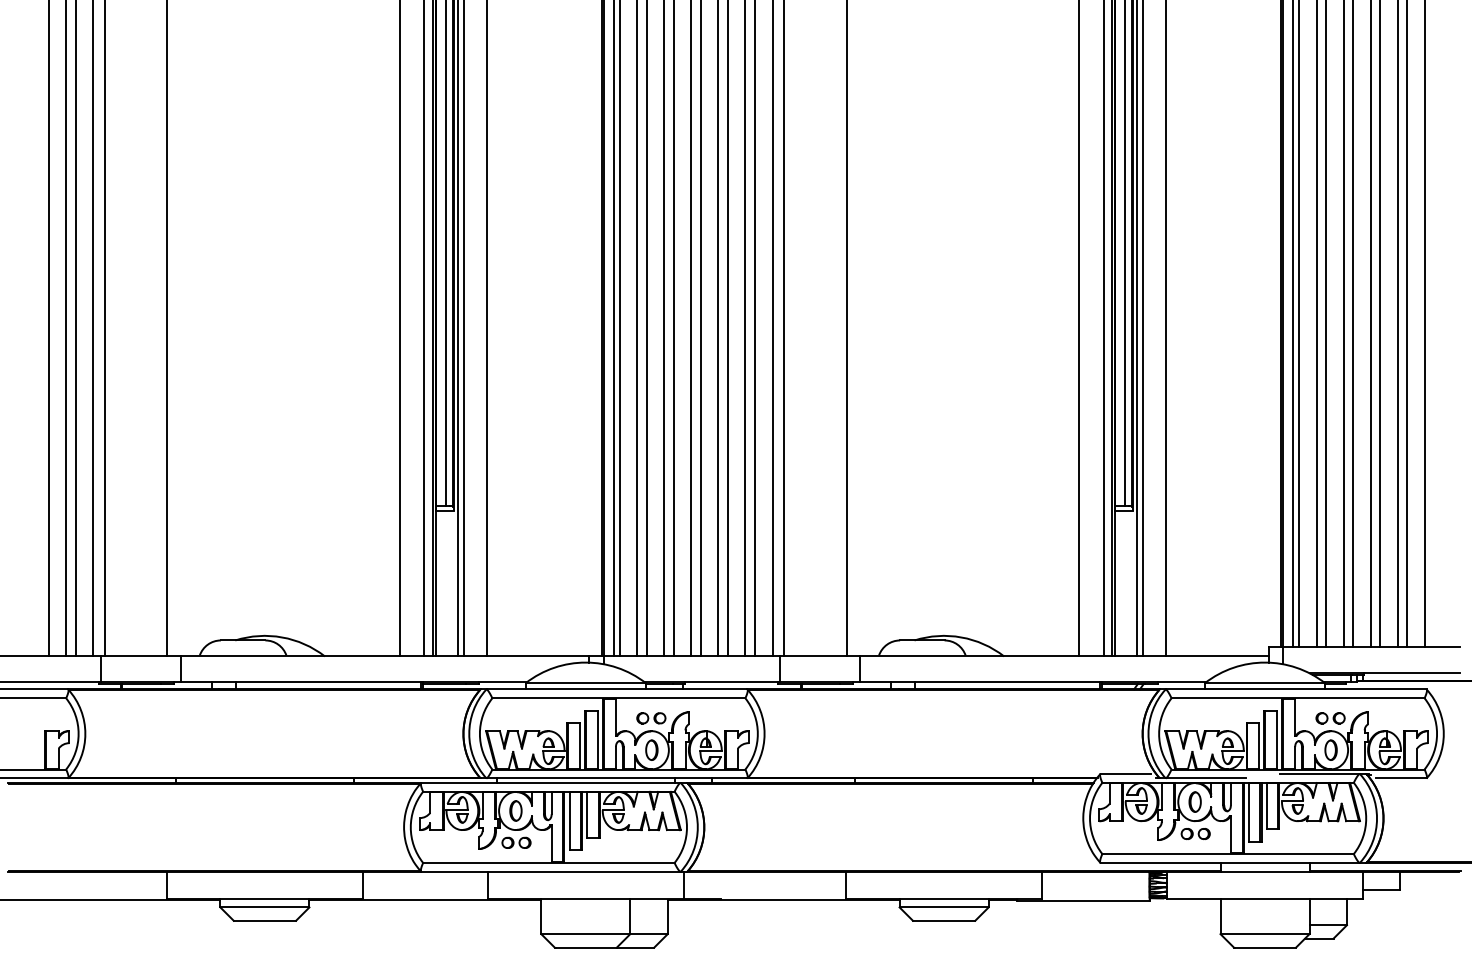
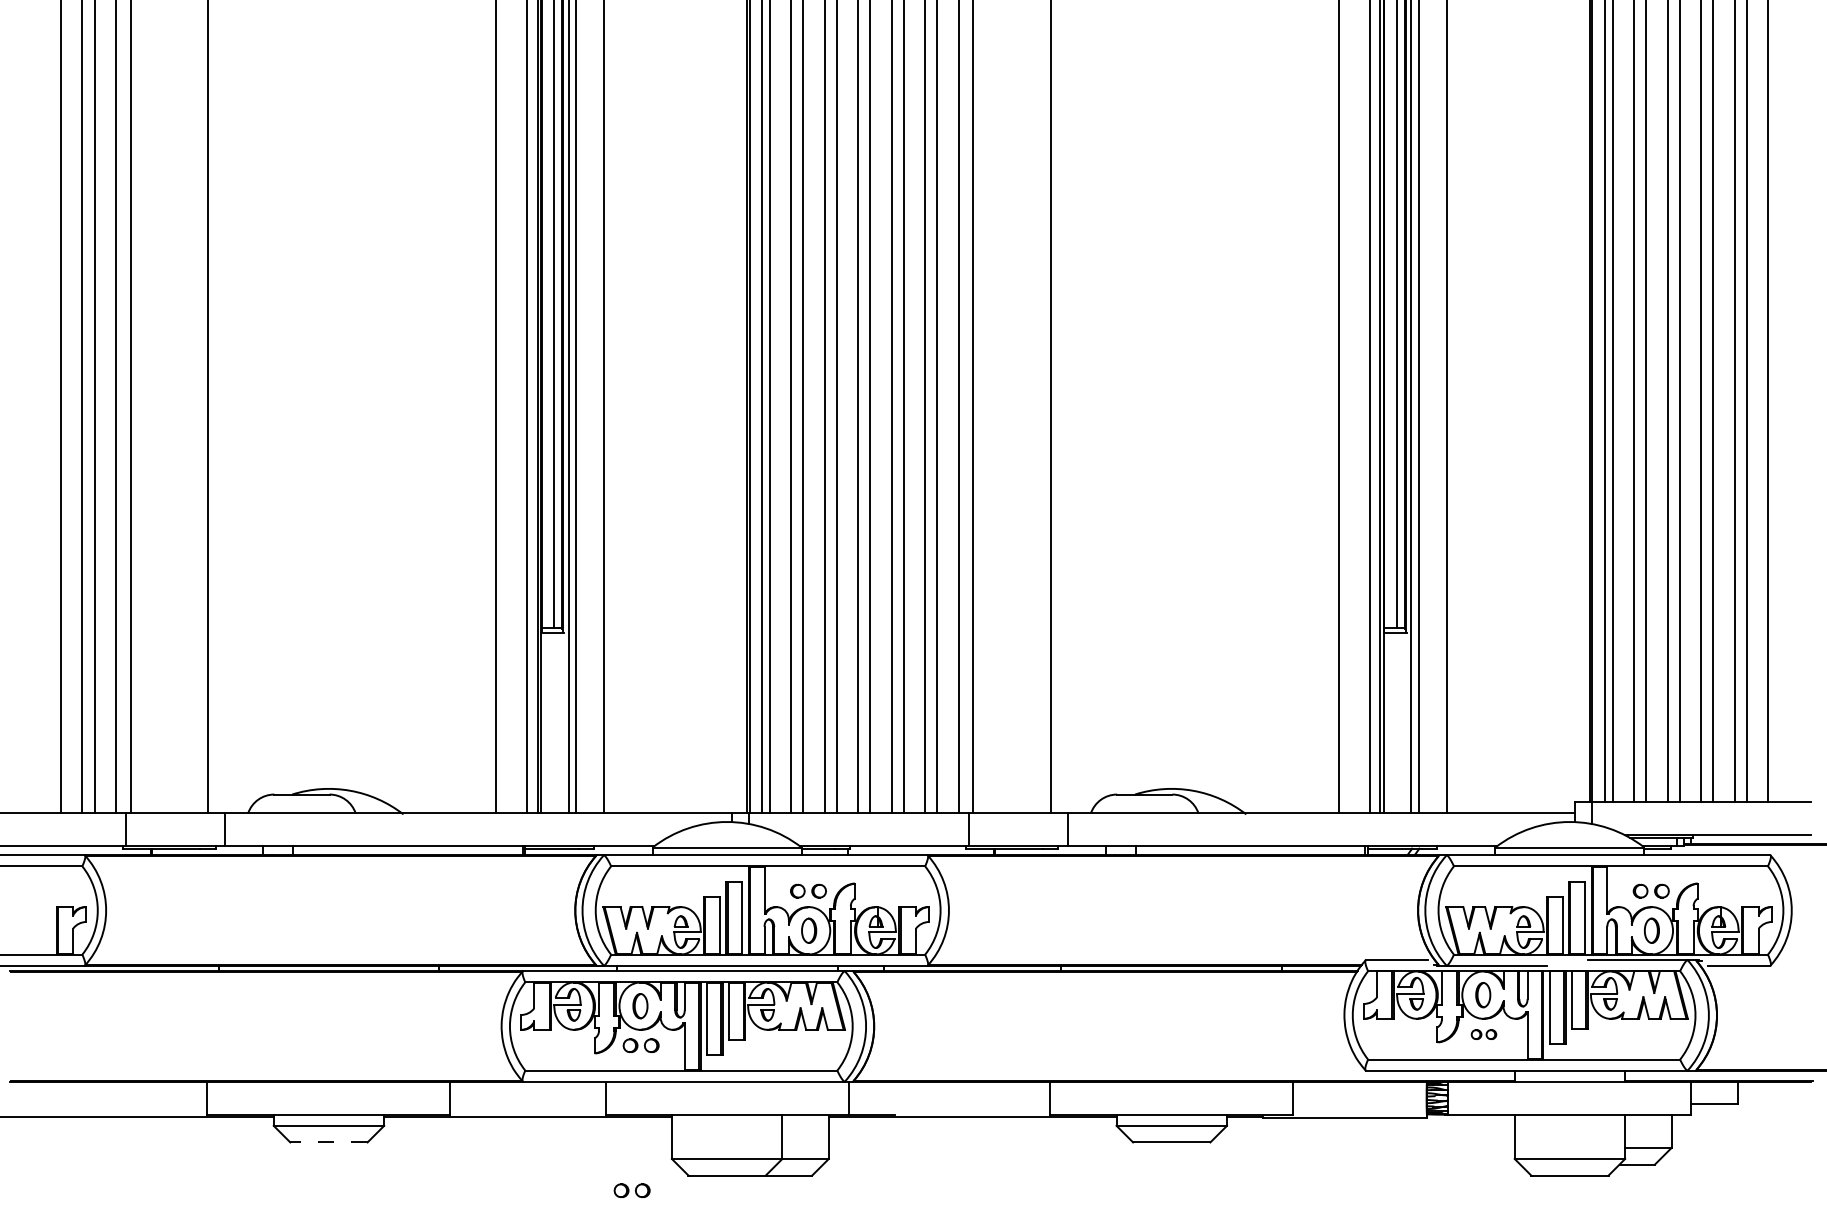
part: (1195, 833) -> (1483, 1034), size x0.7
line: (264, 920) -> (328, 1142), solid -> dashed
part: (508, 959) -> (631, 1190), added

